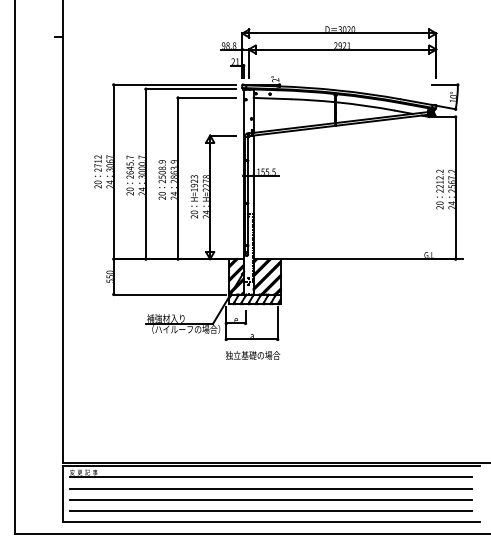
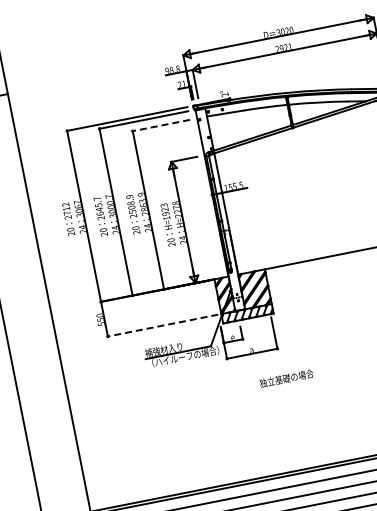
line: (206, 97) -> (160, 125), solid -> dashed
line: (169, 294) -> (162, 325), solid -> dashed
text: (253, 355) -> (287, 378), moved

